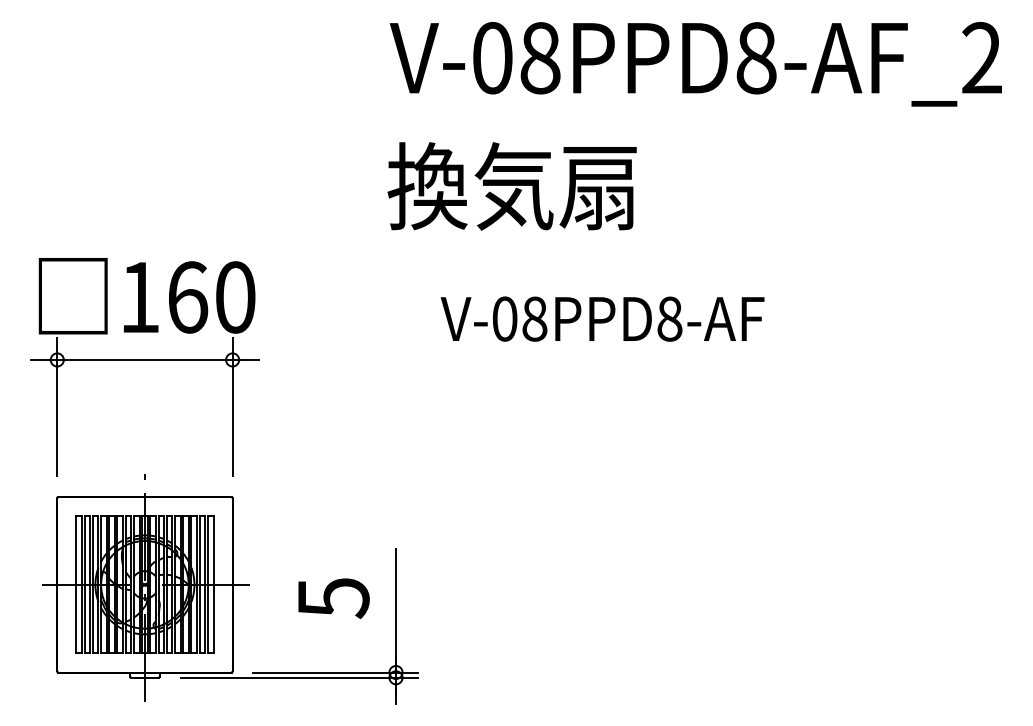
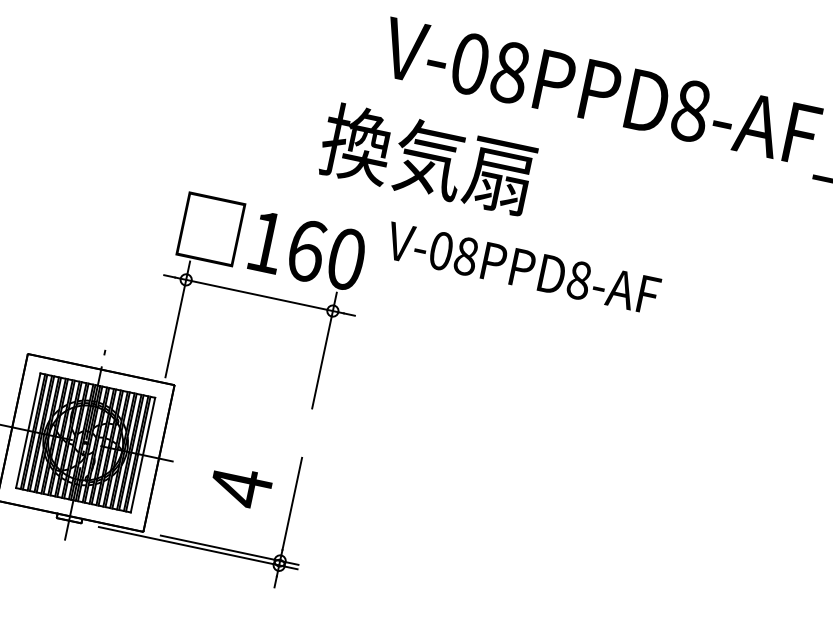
text: (511, 186) -> (427, 159), moved
text: (602, 318) -> (523, 267), moved
part: (144, 360) -> (259, 295), moved
text: (333, 597) -> (241, 487), 5 -> 4

